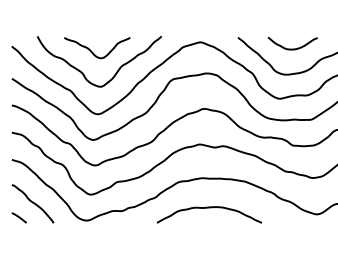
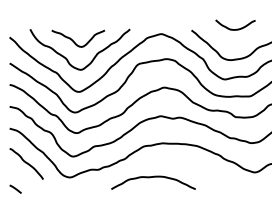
curve: (293, 47) -> (236, 28), moved
curve: (209, 208) -> (153, 177), moved
line: (19, 216) -> (15, 188), moved

